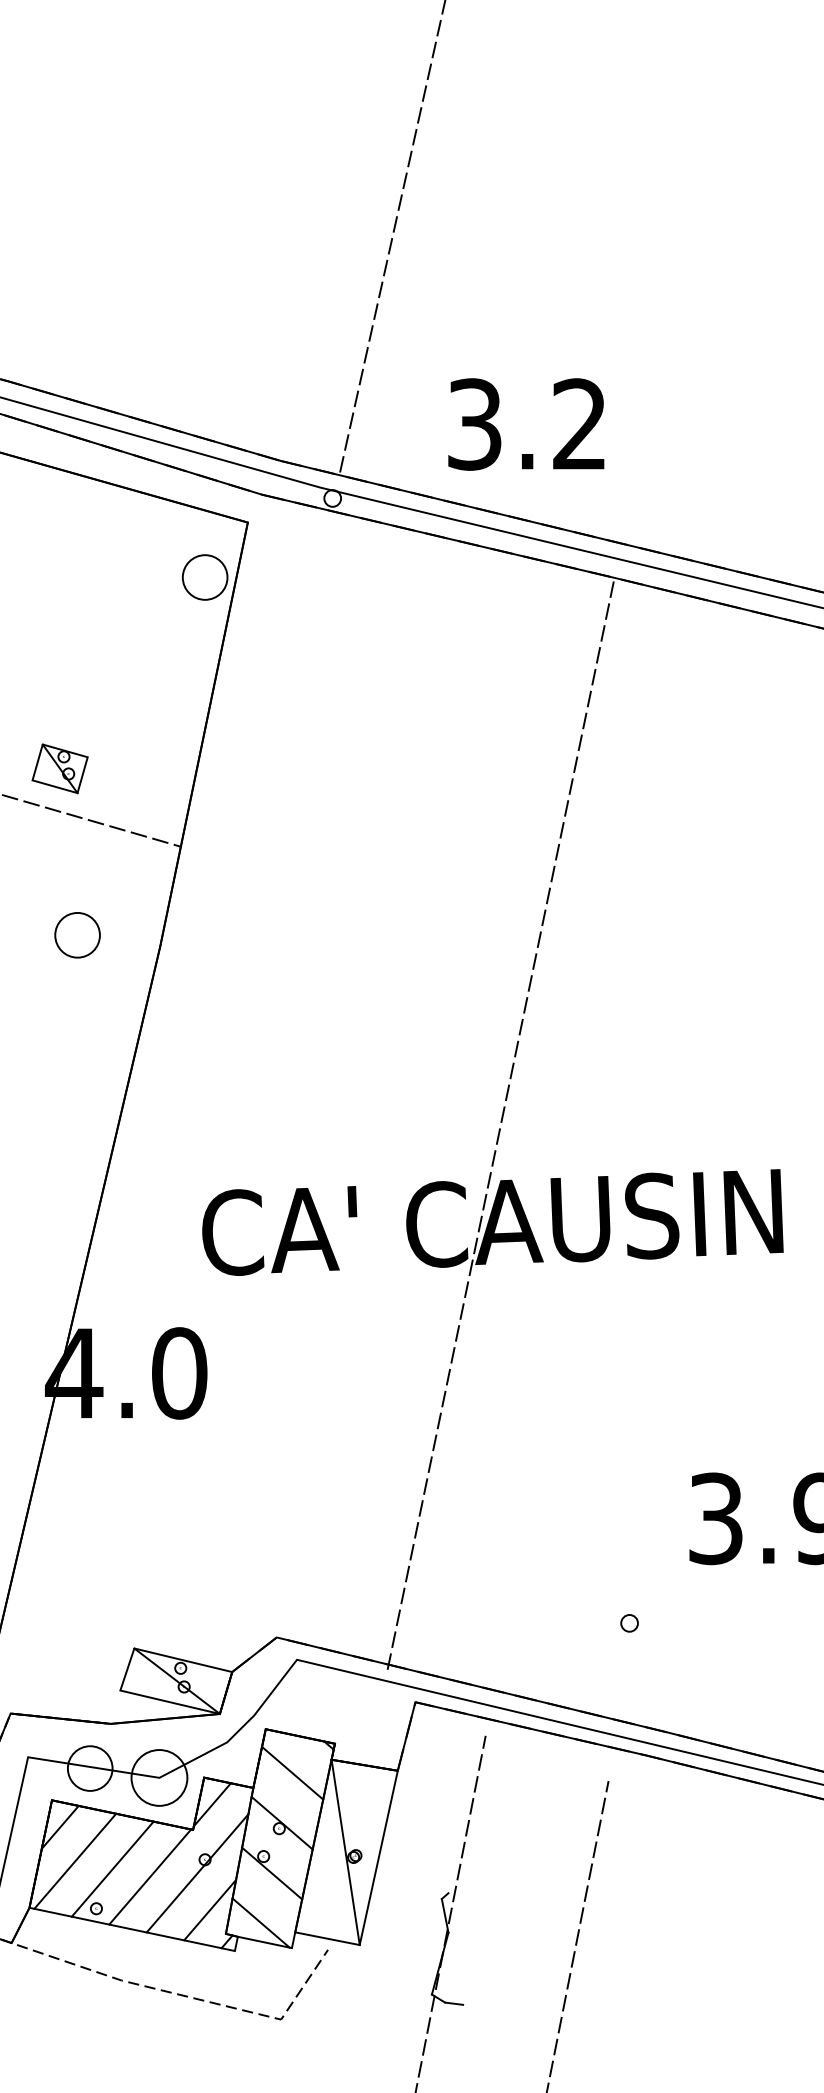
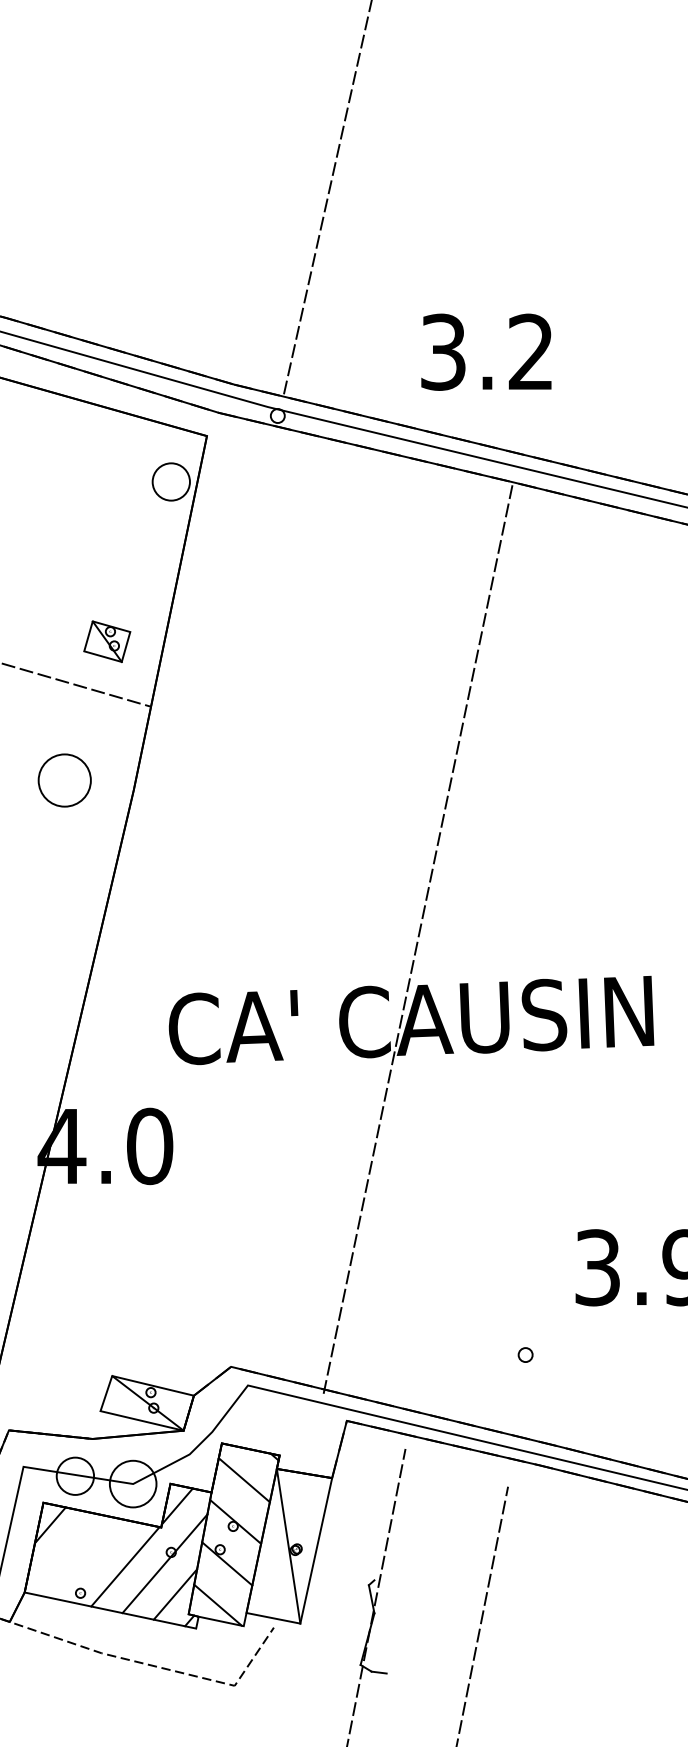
text: (526, 423) -> (486, 351), moved
part: (60, 768) -> (107, 641), moved
part: (77, 935) -> (64, 780), size x1.4
line: (74, 1861) -> (62, 1553), removed
line: (113, 1868) -> (94, 1559), removed

